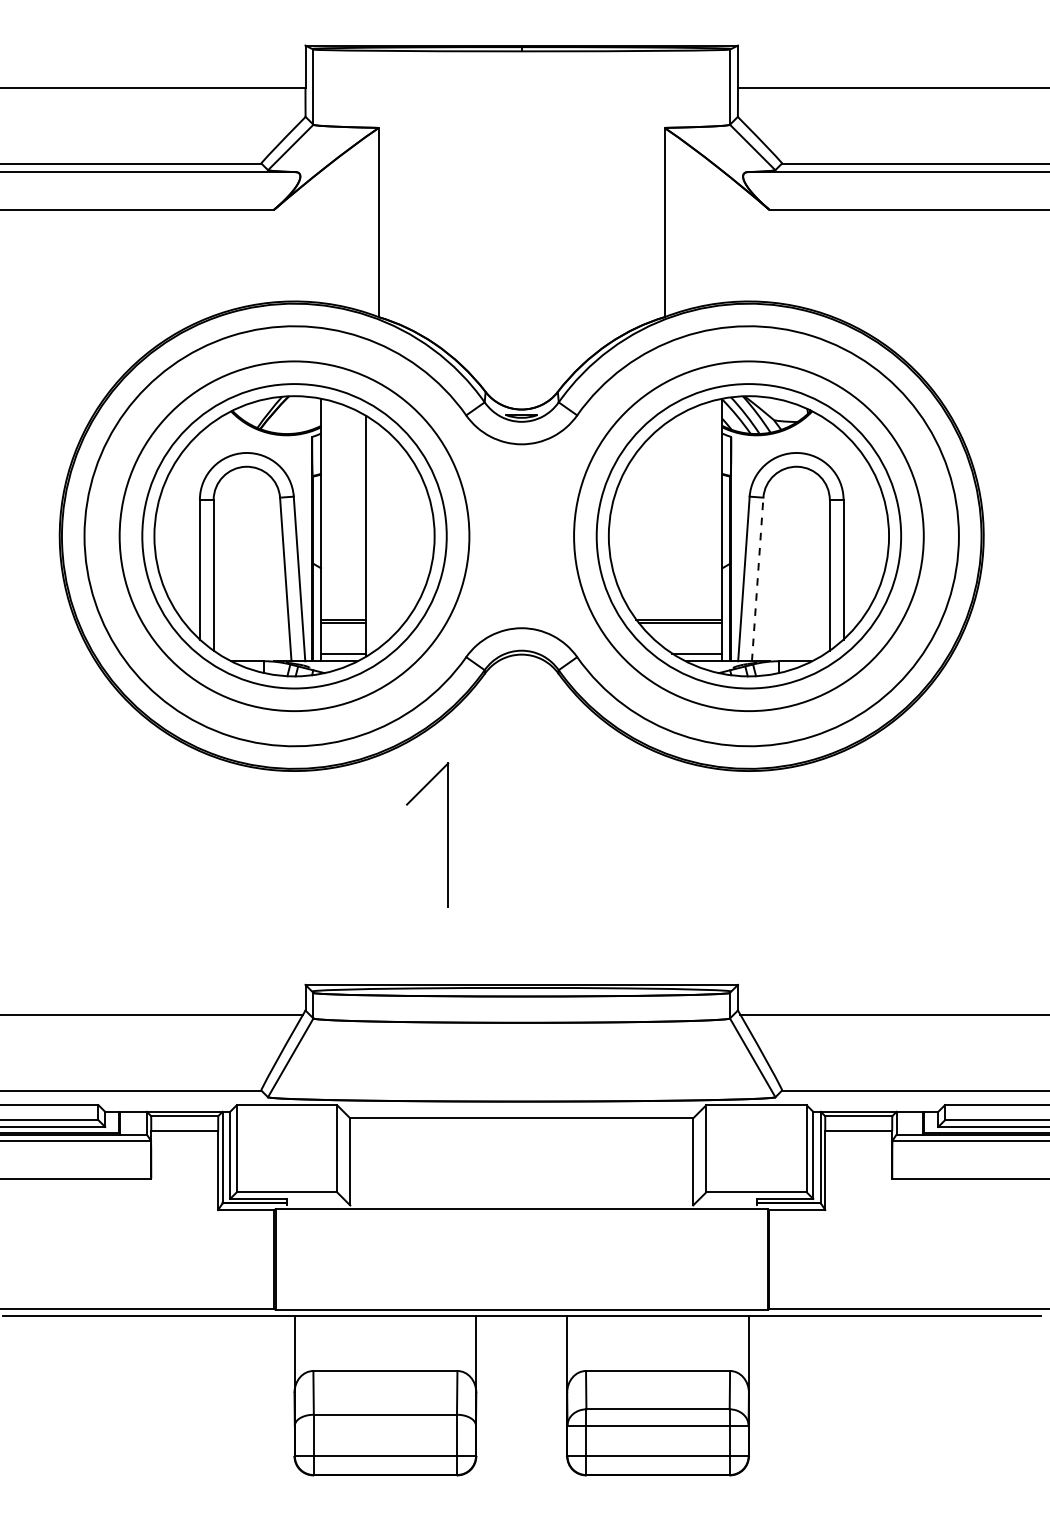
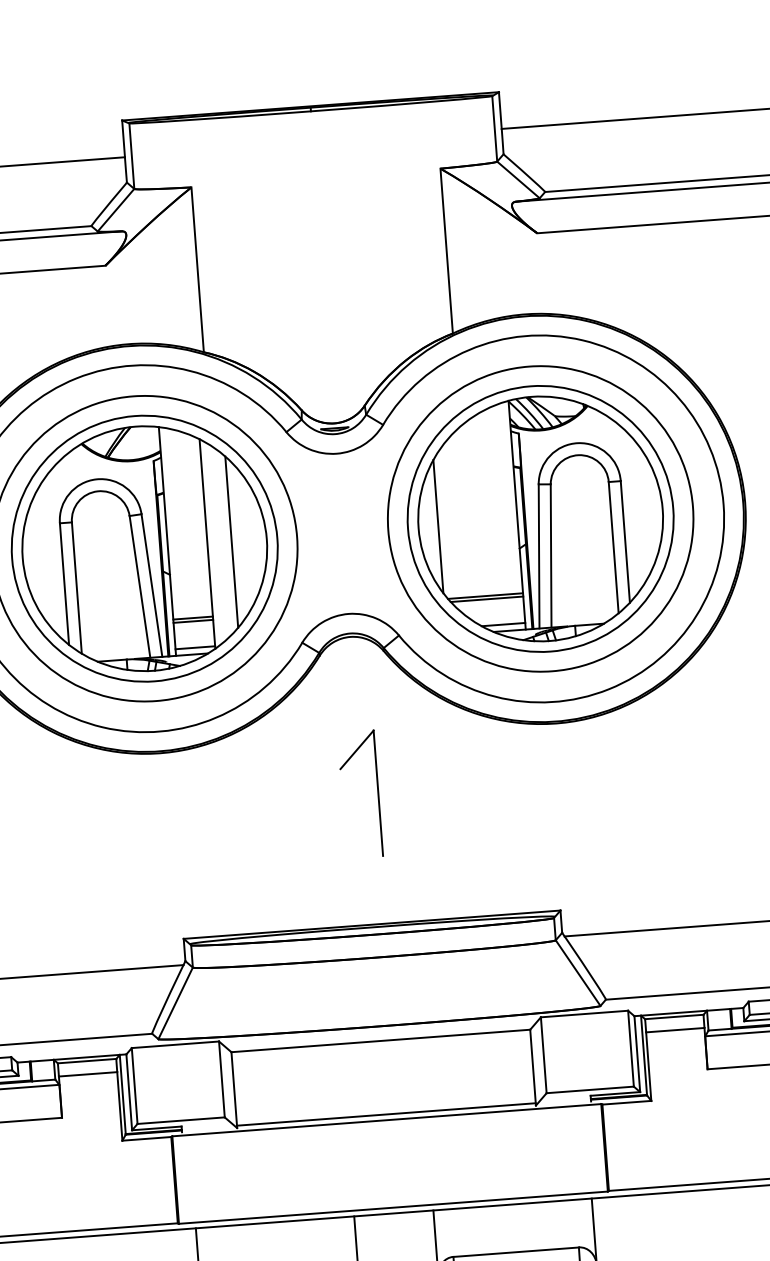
line: (394, 535) -> (231, 541), added
line: (631, 535) -> (438, 525), added
line: (757, 579) -> (550, 556), dashed -> solid
part: (447, 834) -> (377, 792), moved
line: (521, 1202) -> (386, 1114), added

